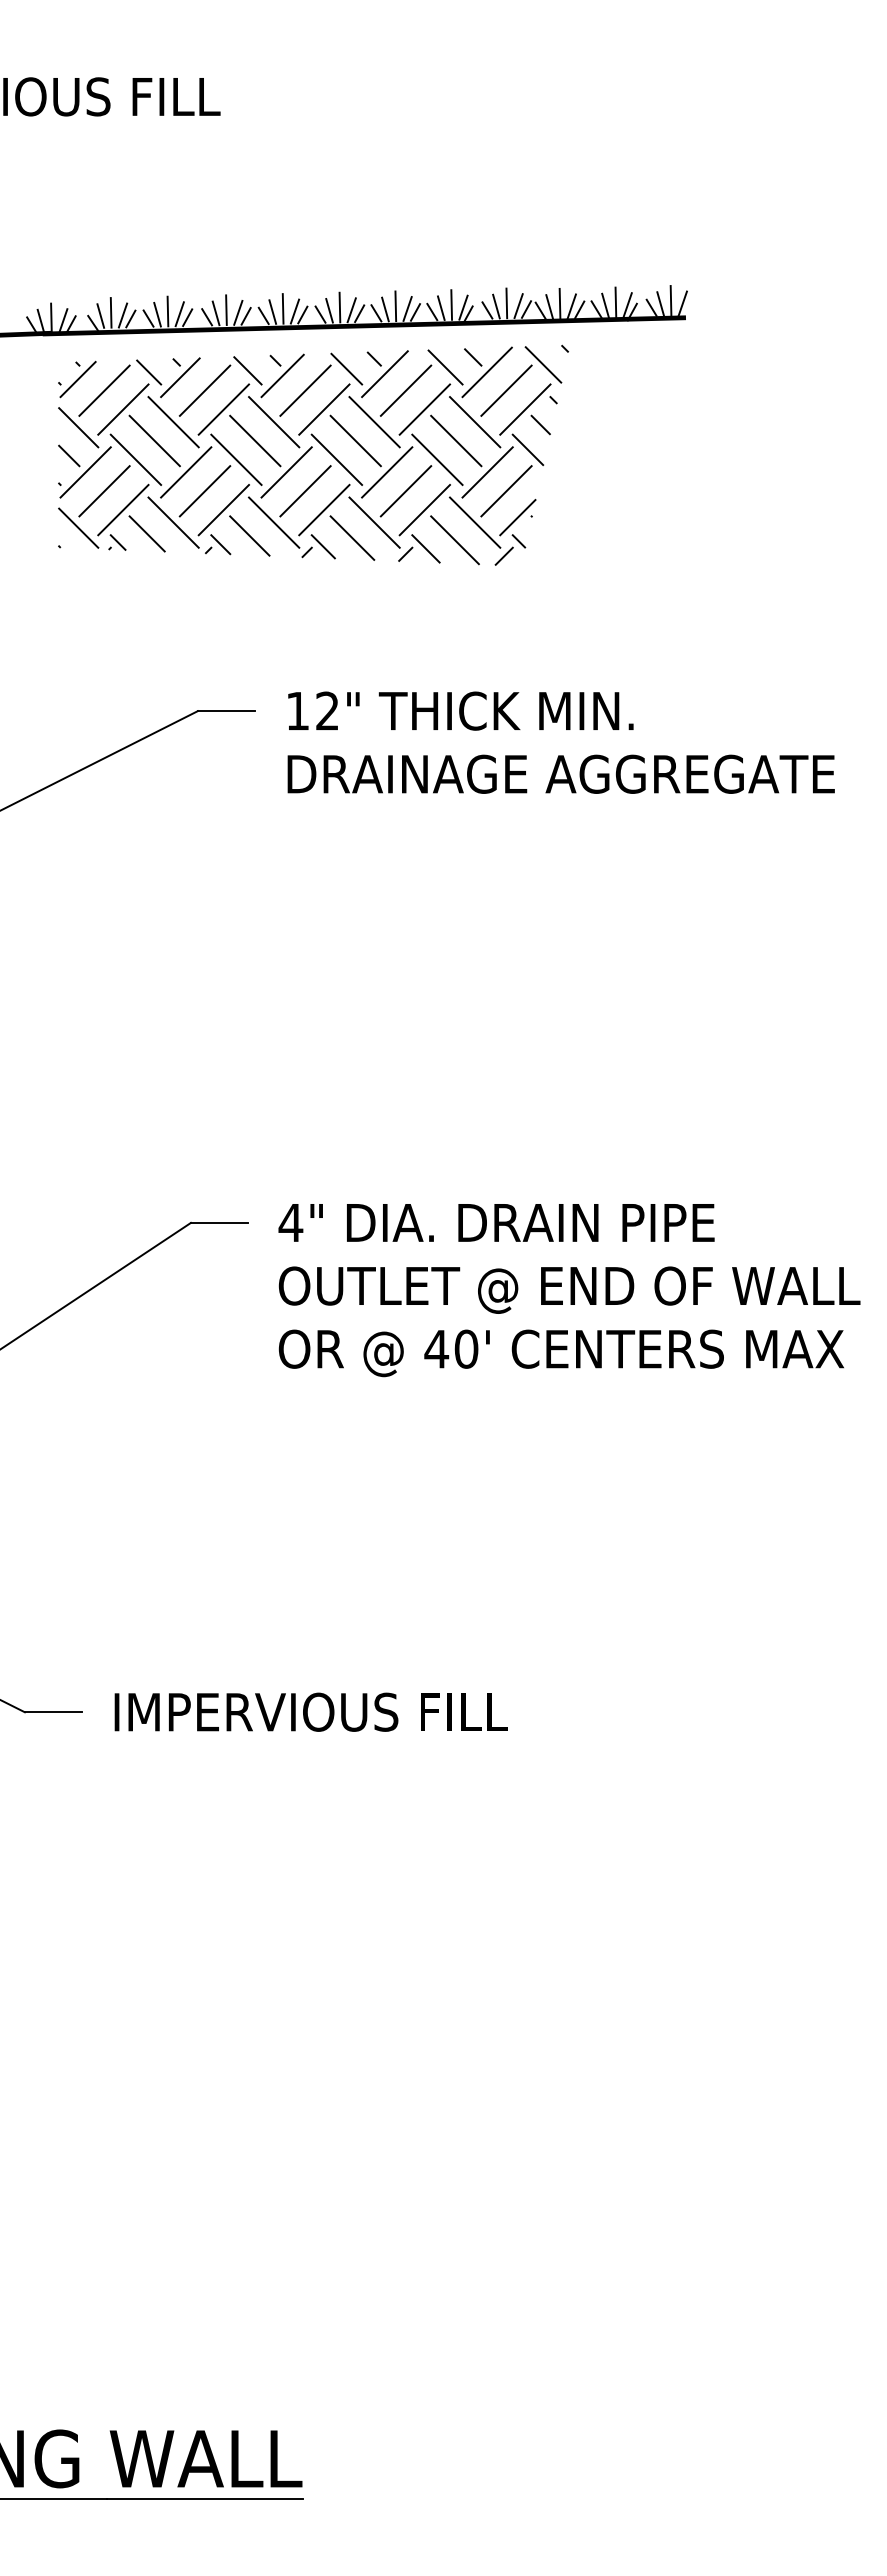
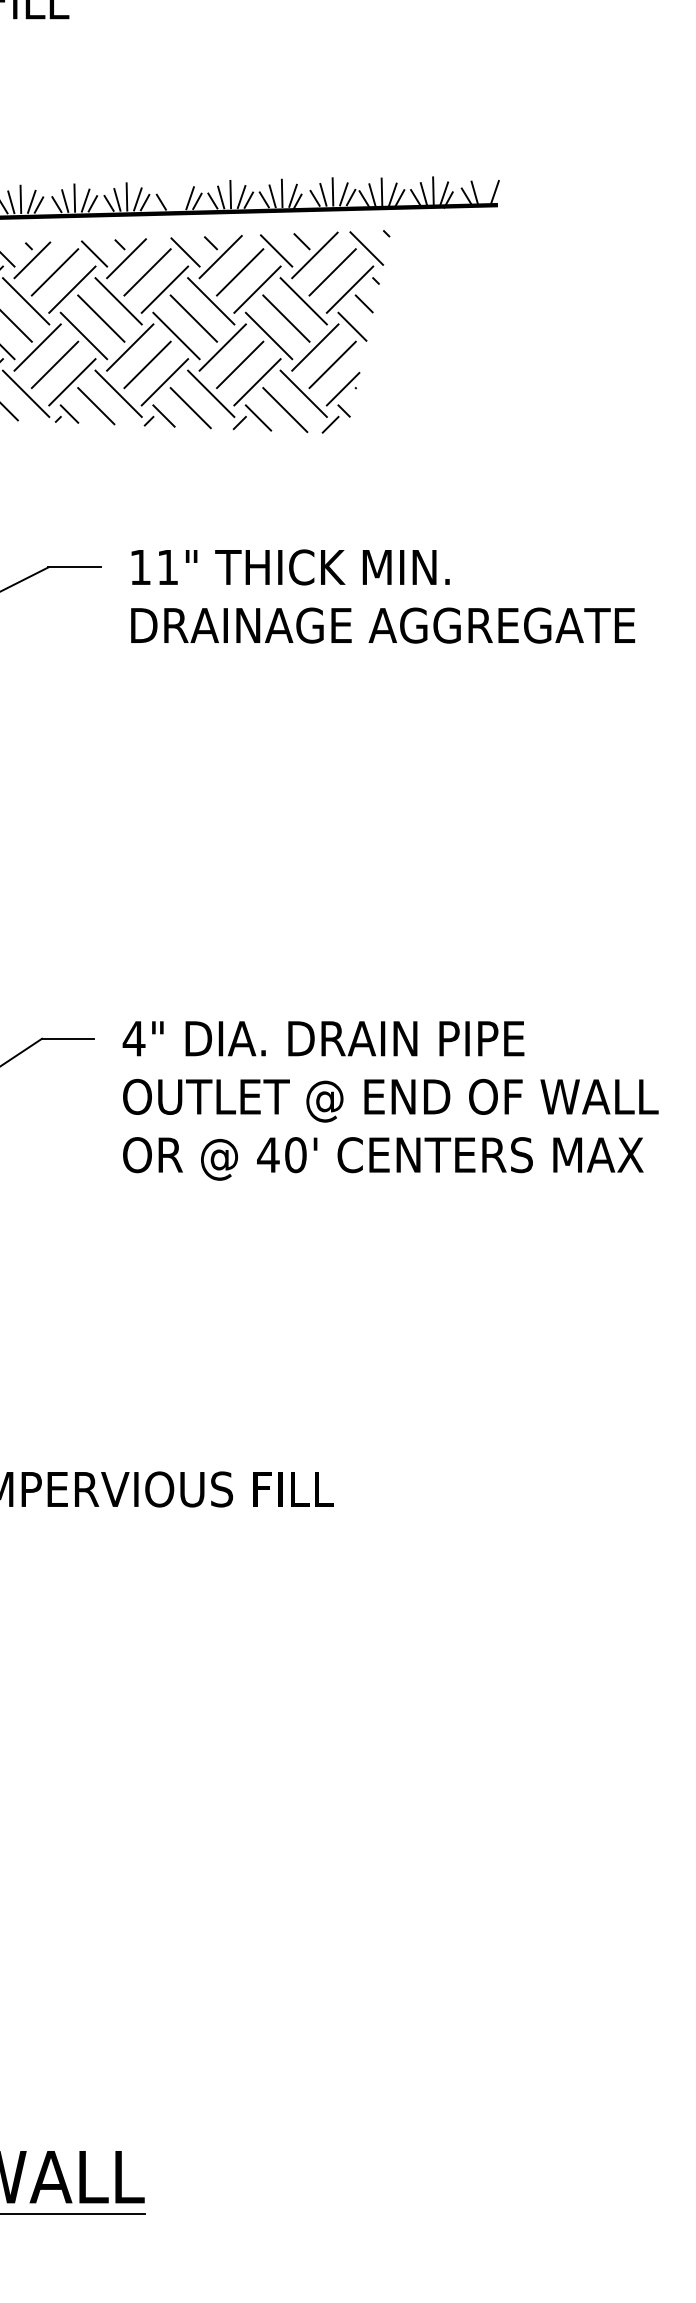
line: (670, 300) -> (483, 189), removed
line: (339, 307) -> (178, 195), removed
line: (329, 310) -> (169, 198), removed
text: (327, 710) -> (167, 566), 12" -> 11"

